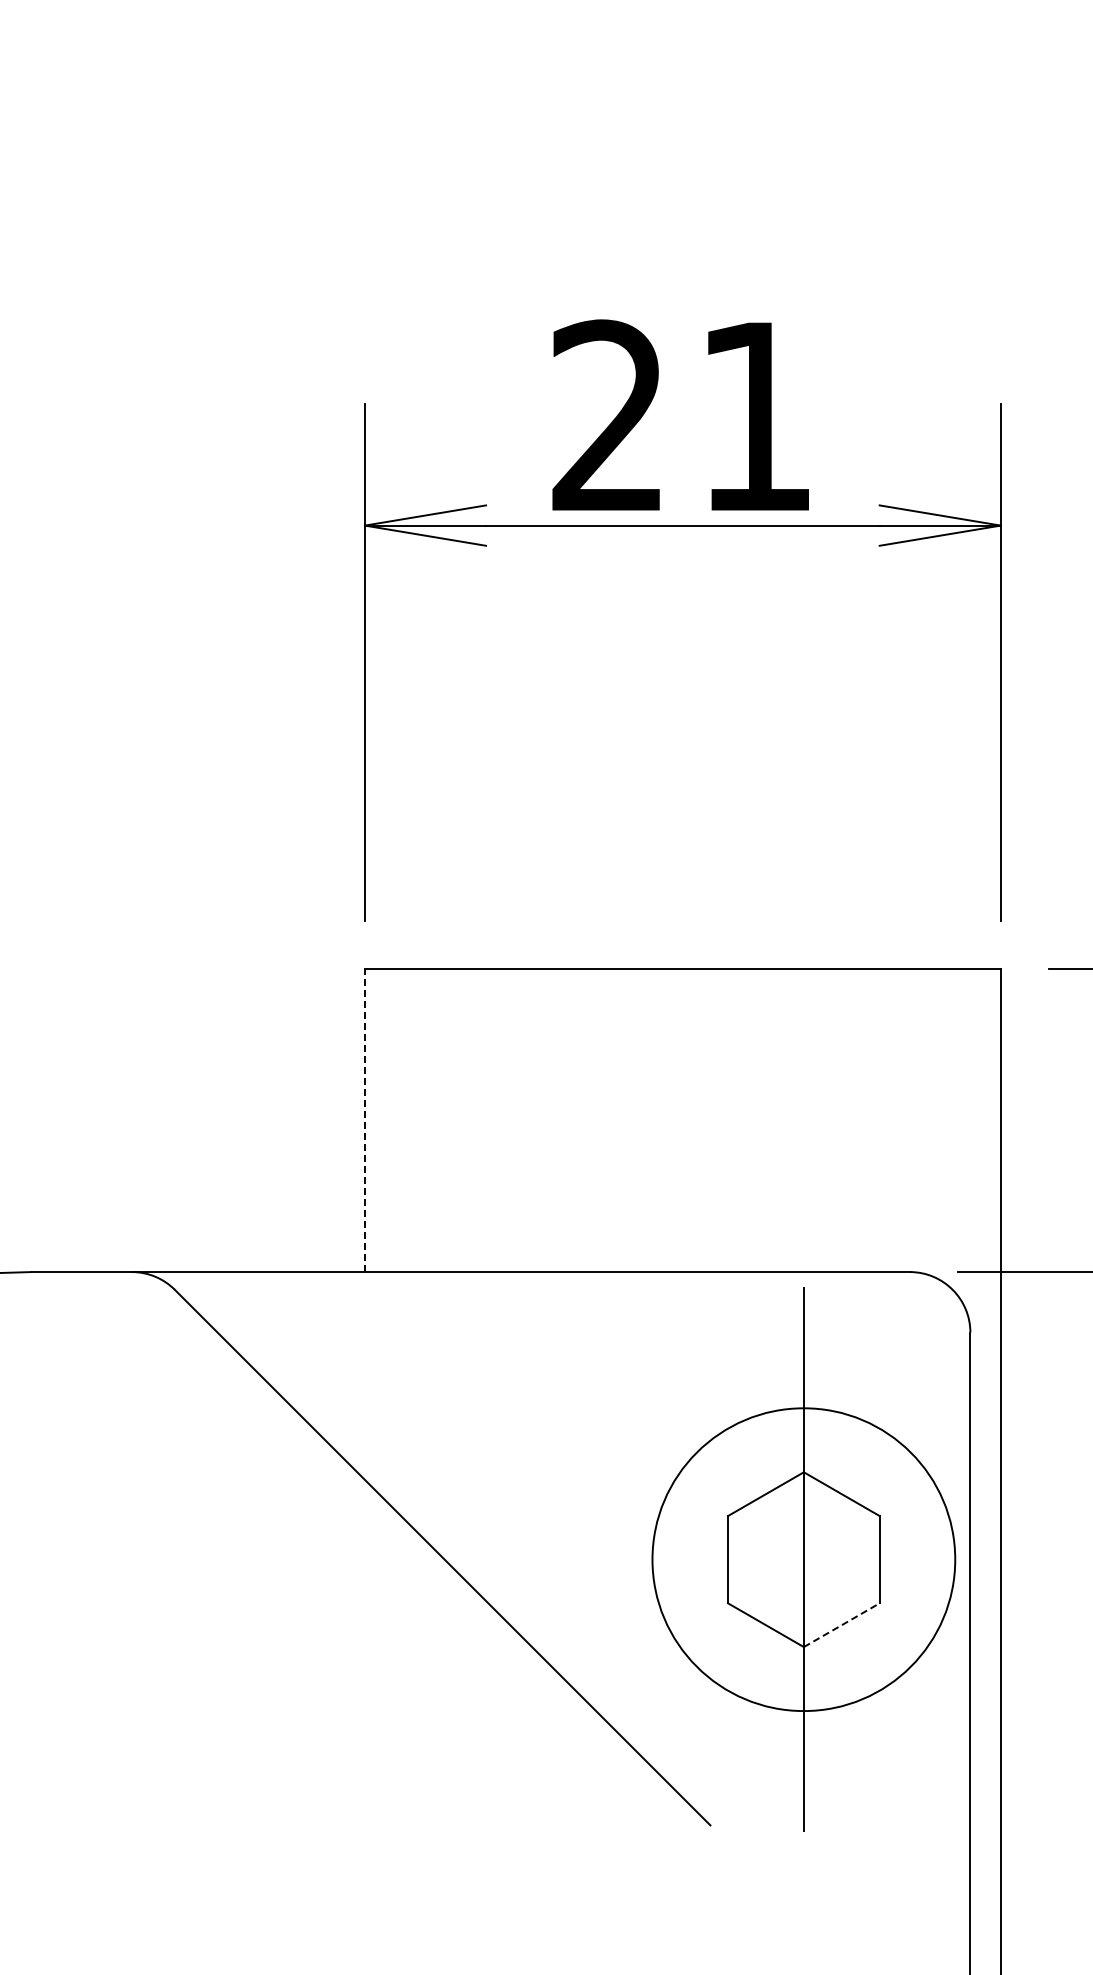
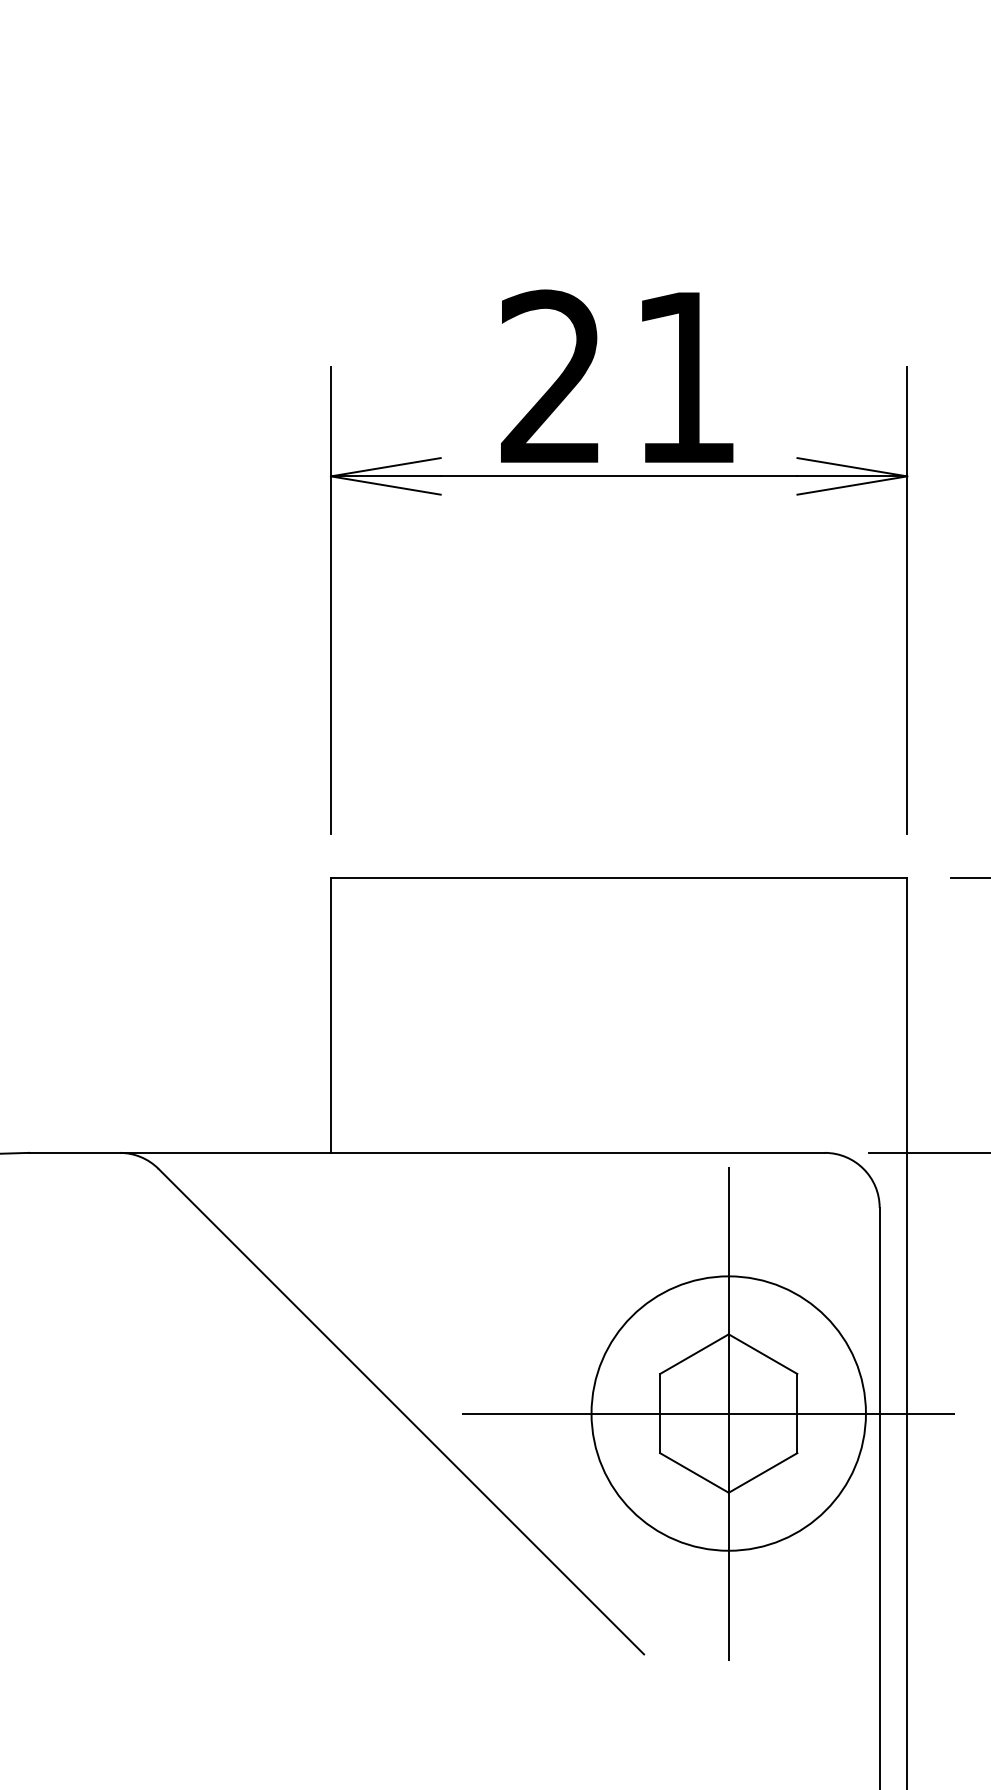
line: (364, 1120) -> (330, 1015), dashed -> solid
line: (781, 1559) -> (708, 1413), added
line: (841, 1625) -> (762, 1473), dashed -> solid

